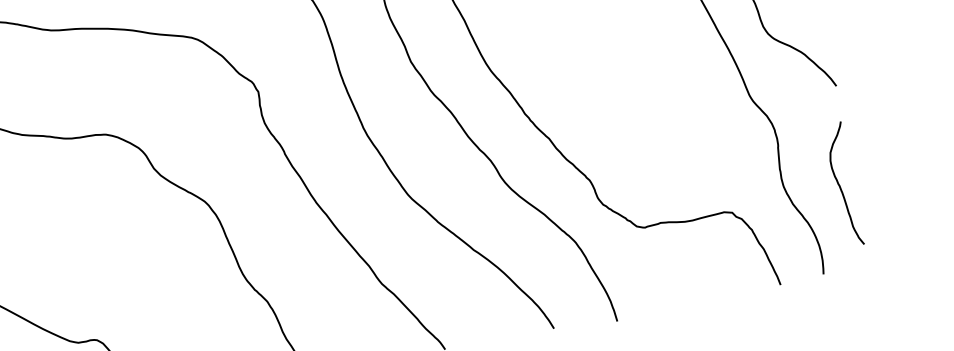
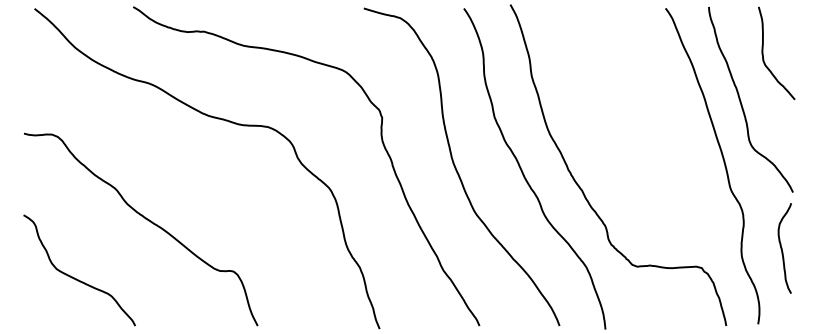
curve: (840, 185) -> (782, 248), moved

